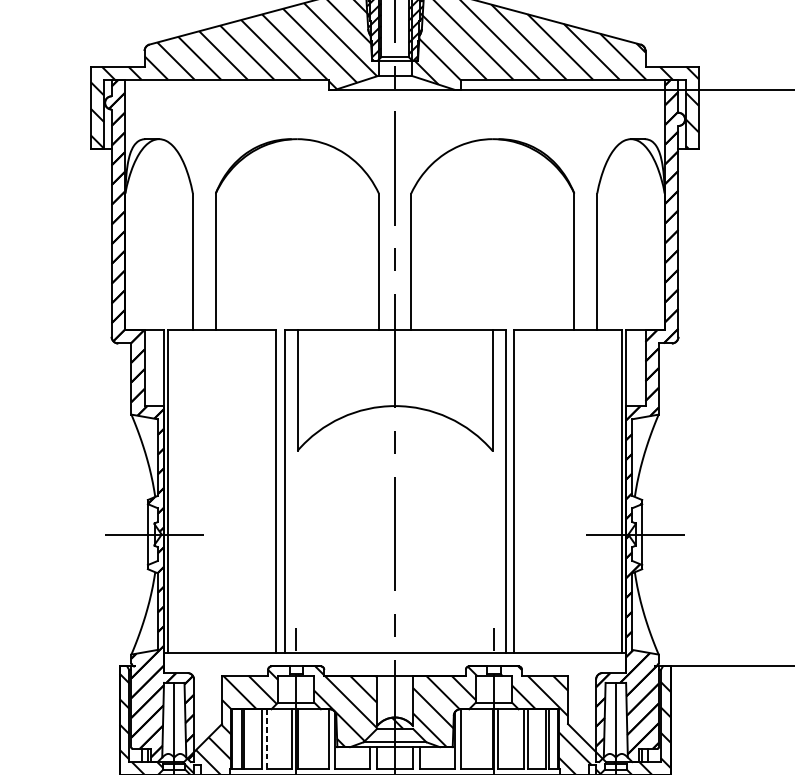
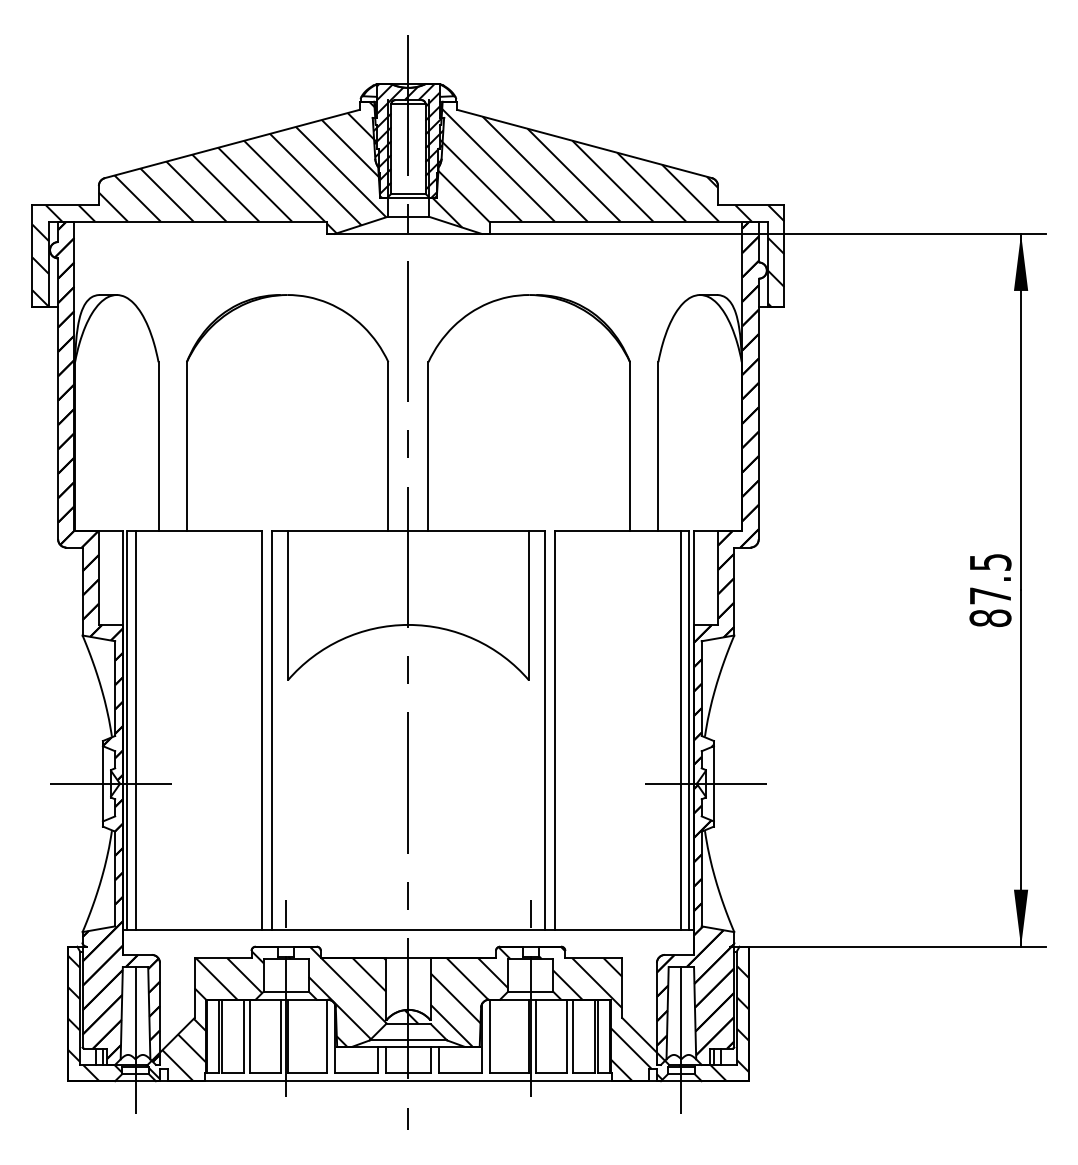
line: (174, 491) -> (135, 730), added
line: (615, 491) -> (681, 730), added
line: (266, 739) -> (249, 1036), dashed -> solid

